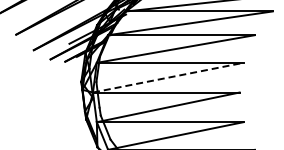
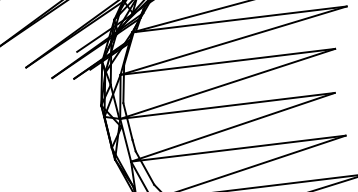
line: (168, 77) -> (227, 83), dashed -> solid

